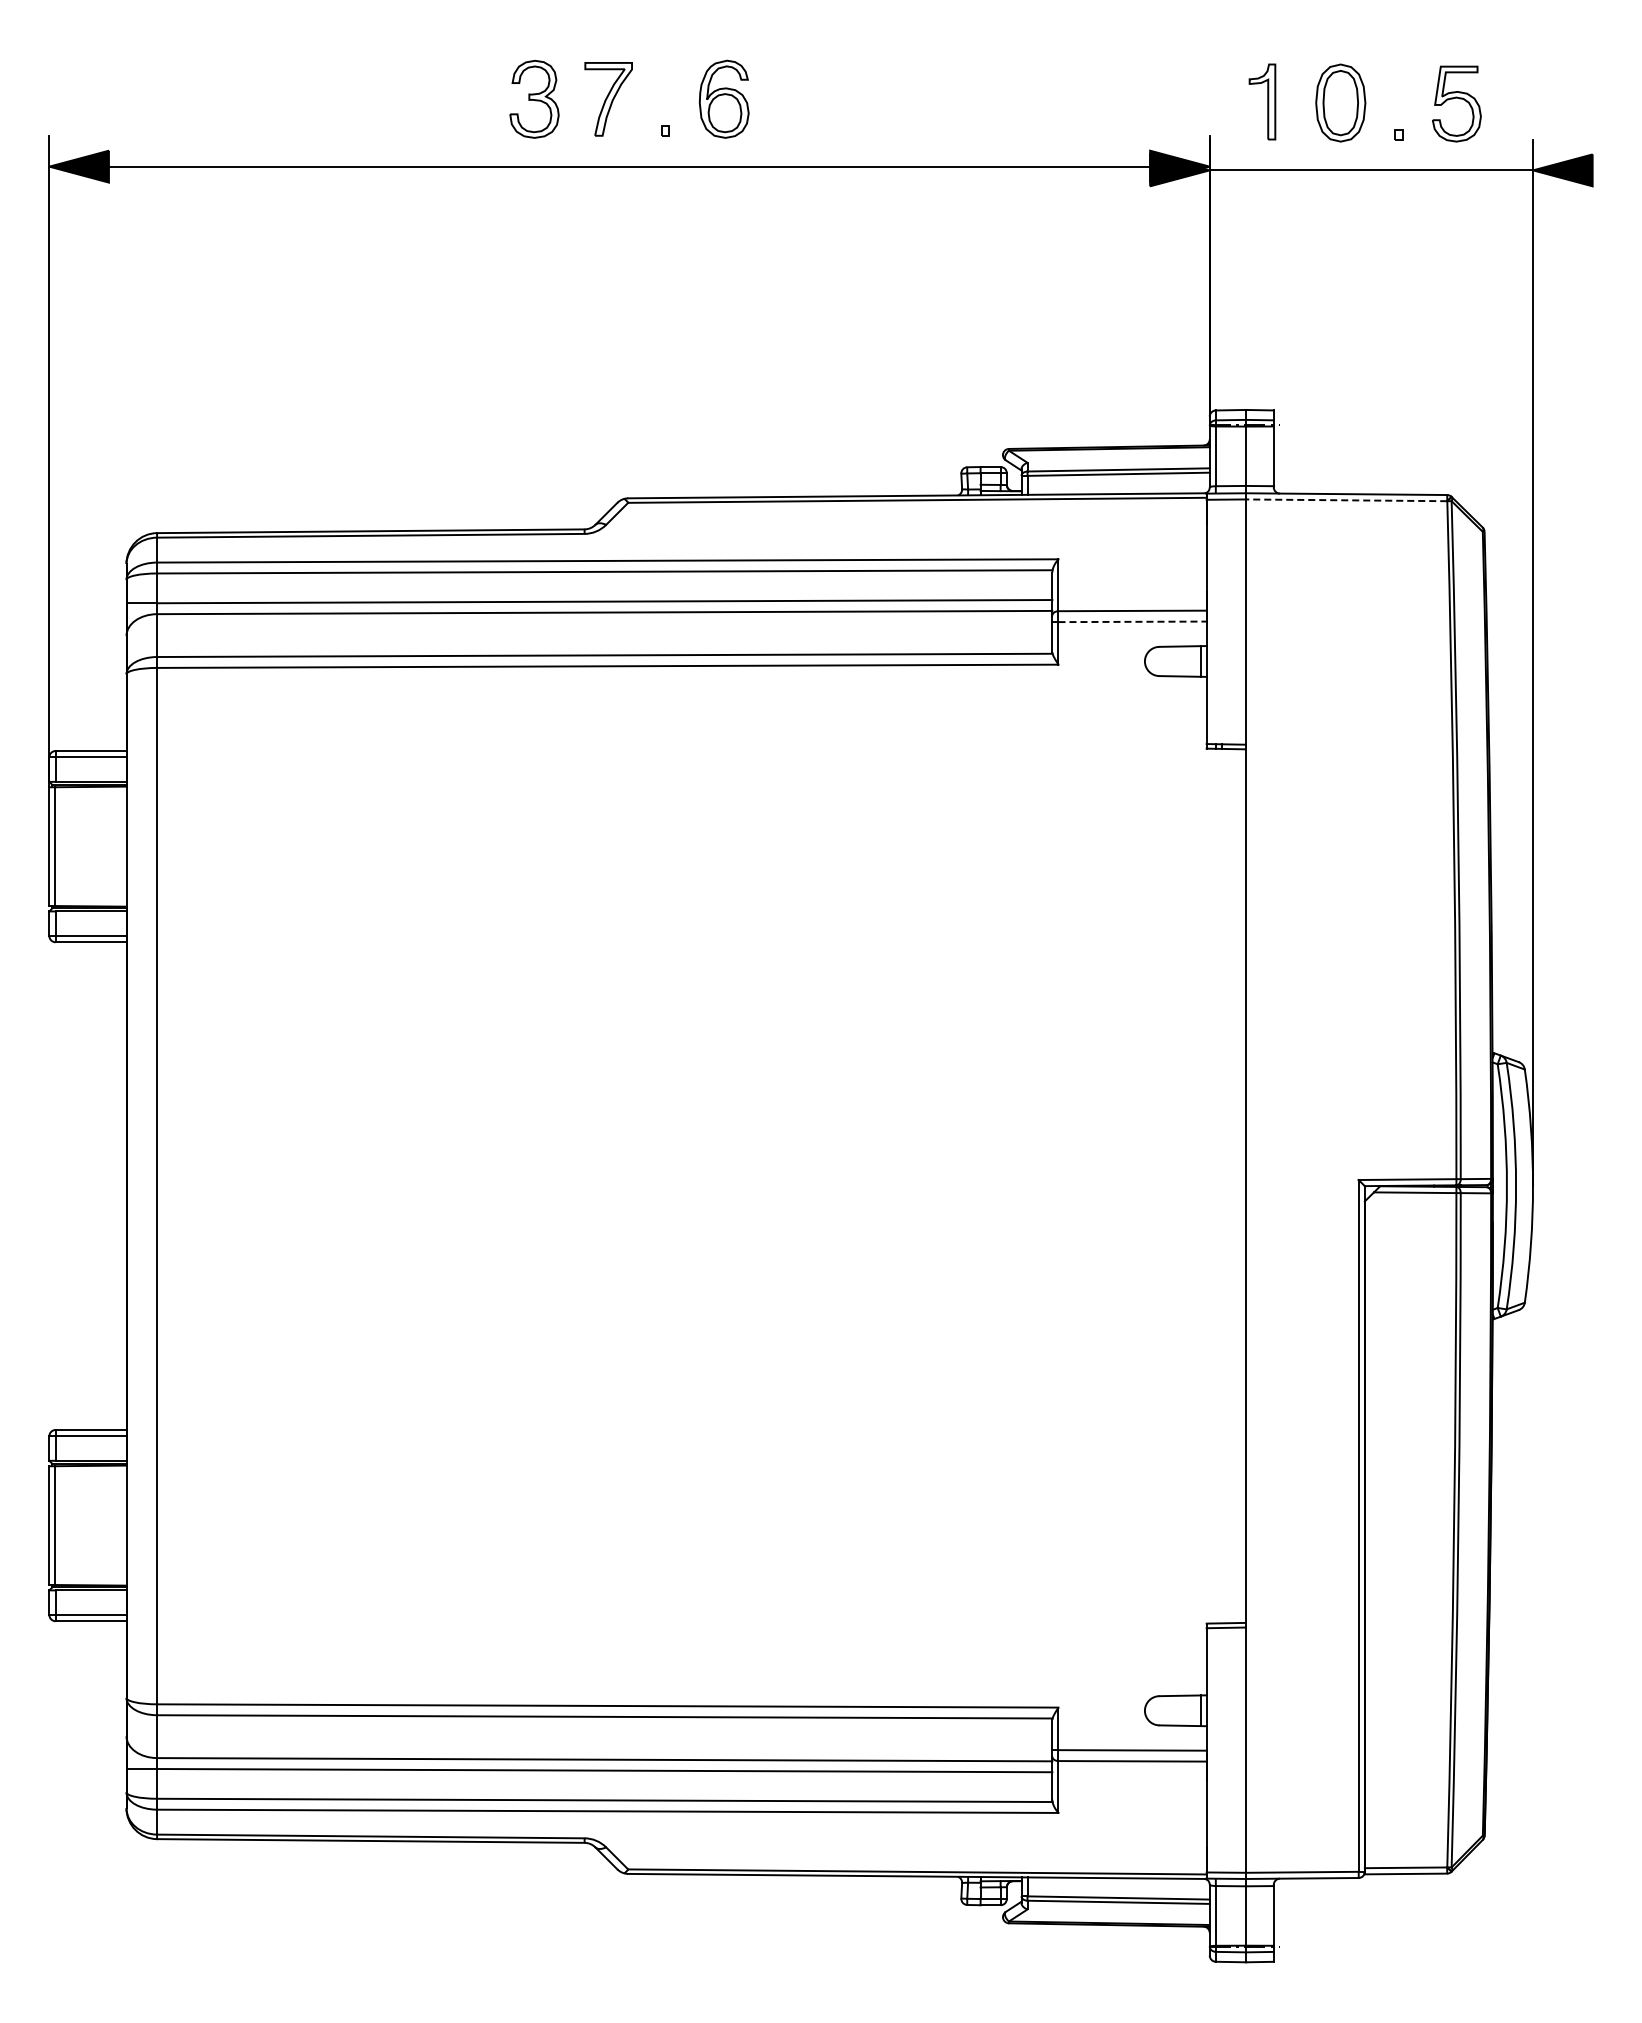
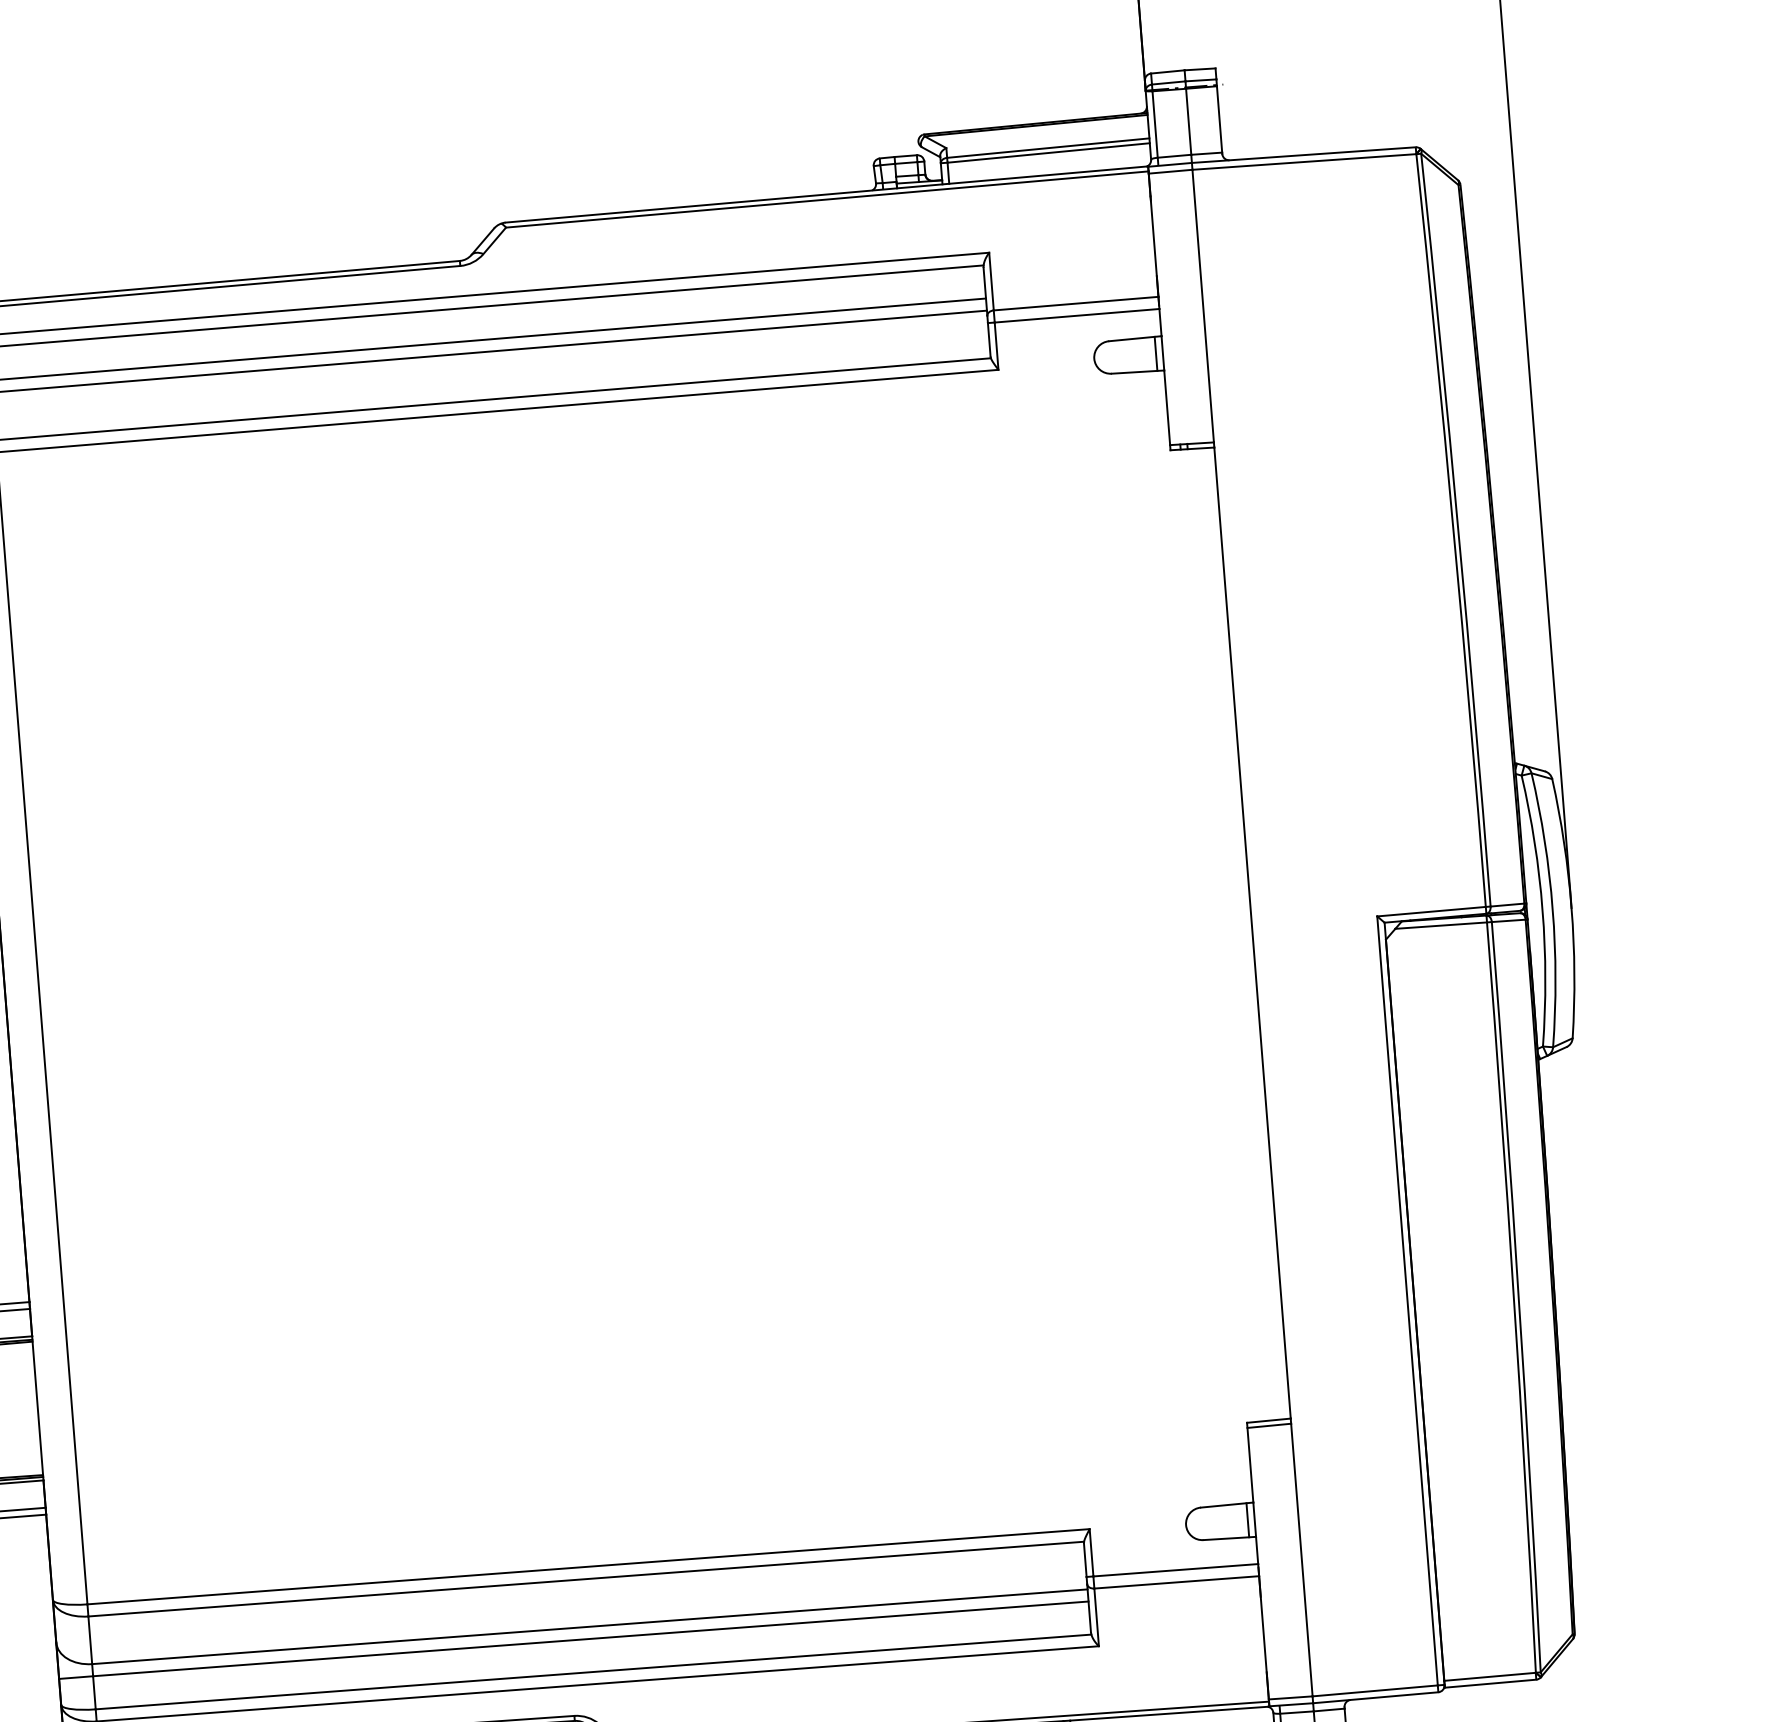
line: (1346, 500) -> (1304, 162), dashed -> solid
line: (1133, 621) -> (1078, 315), dashed -> solid

